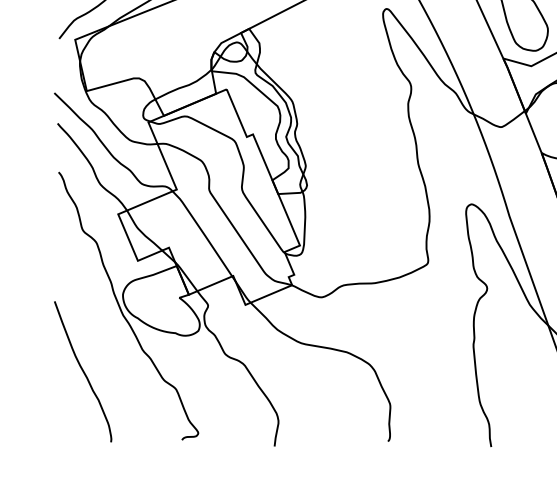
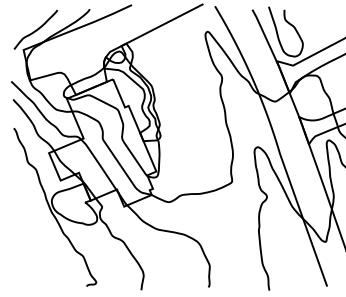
curve: (81, 370) -> (27, 245), removed

